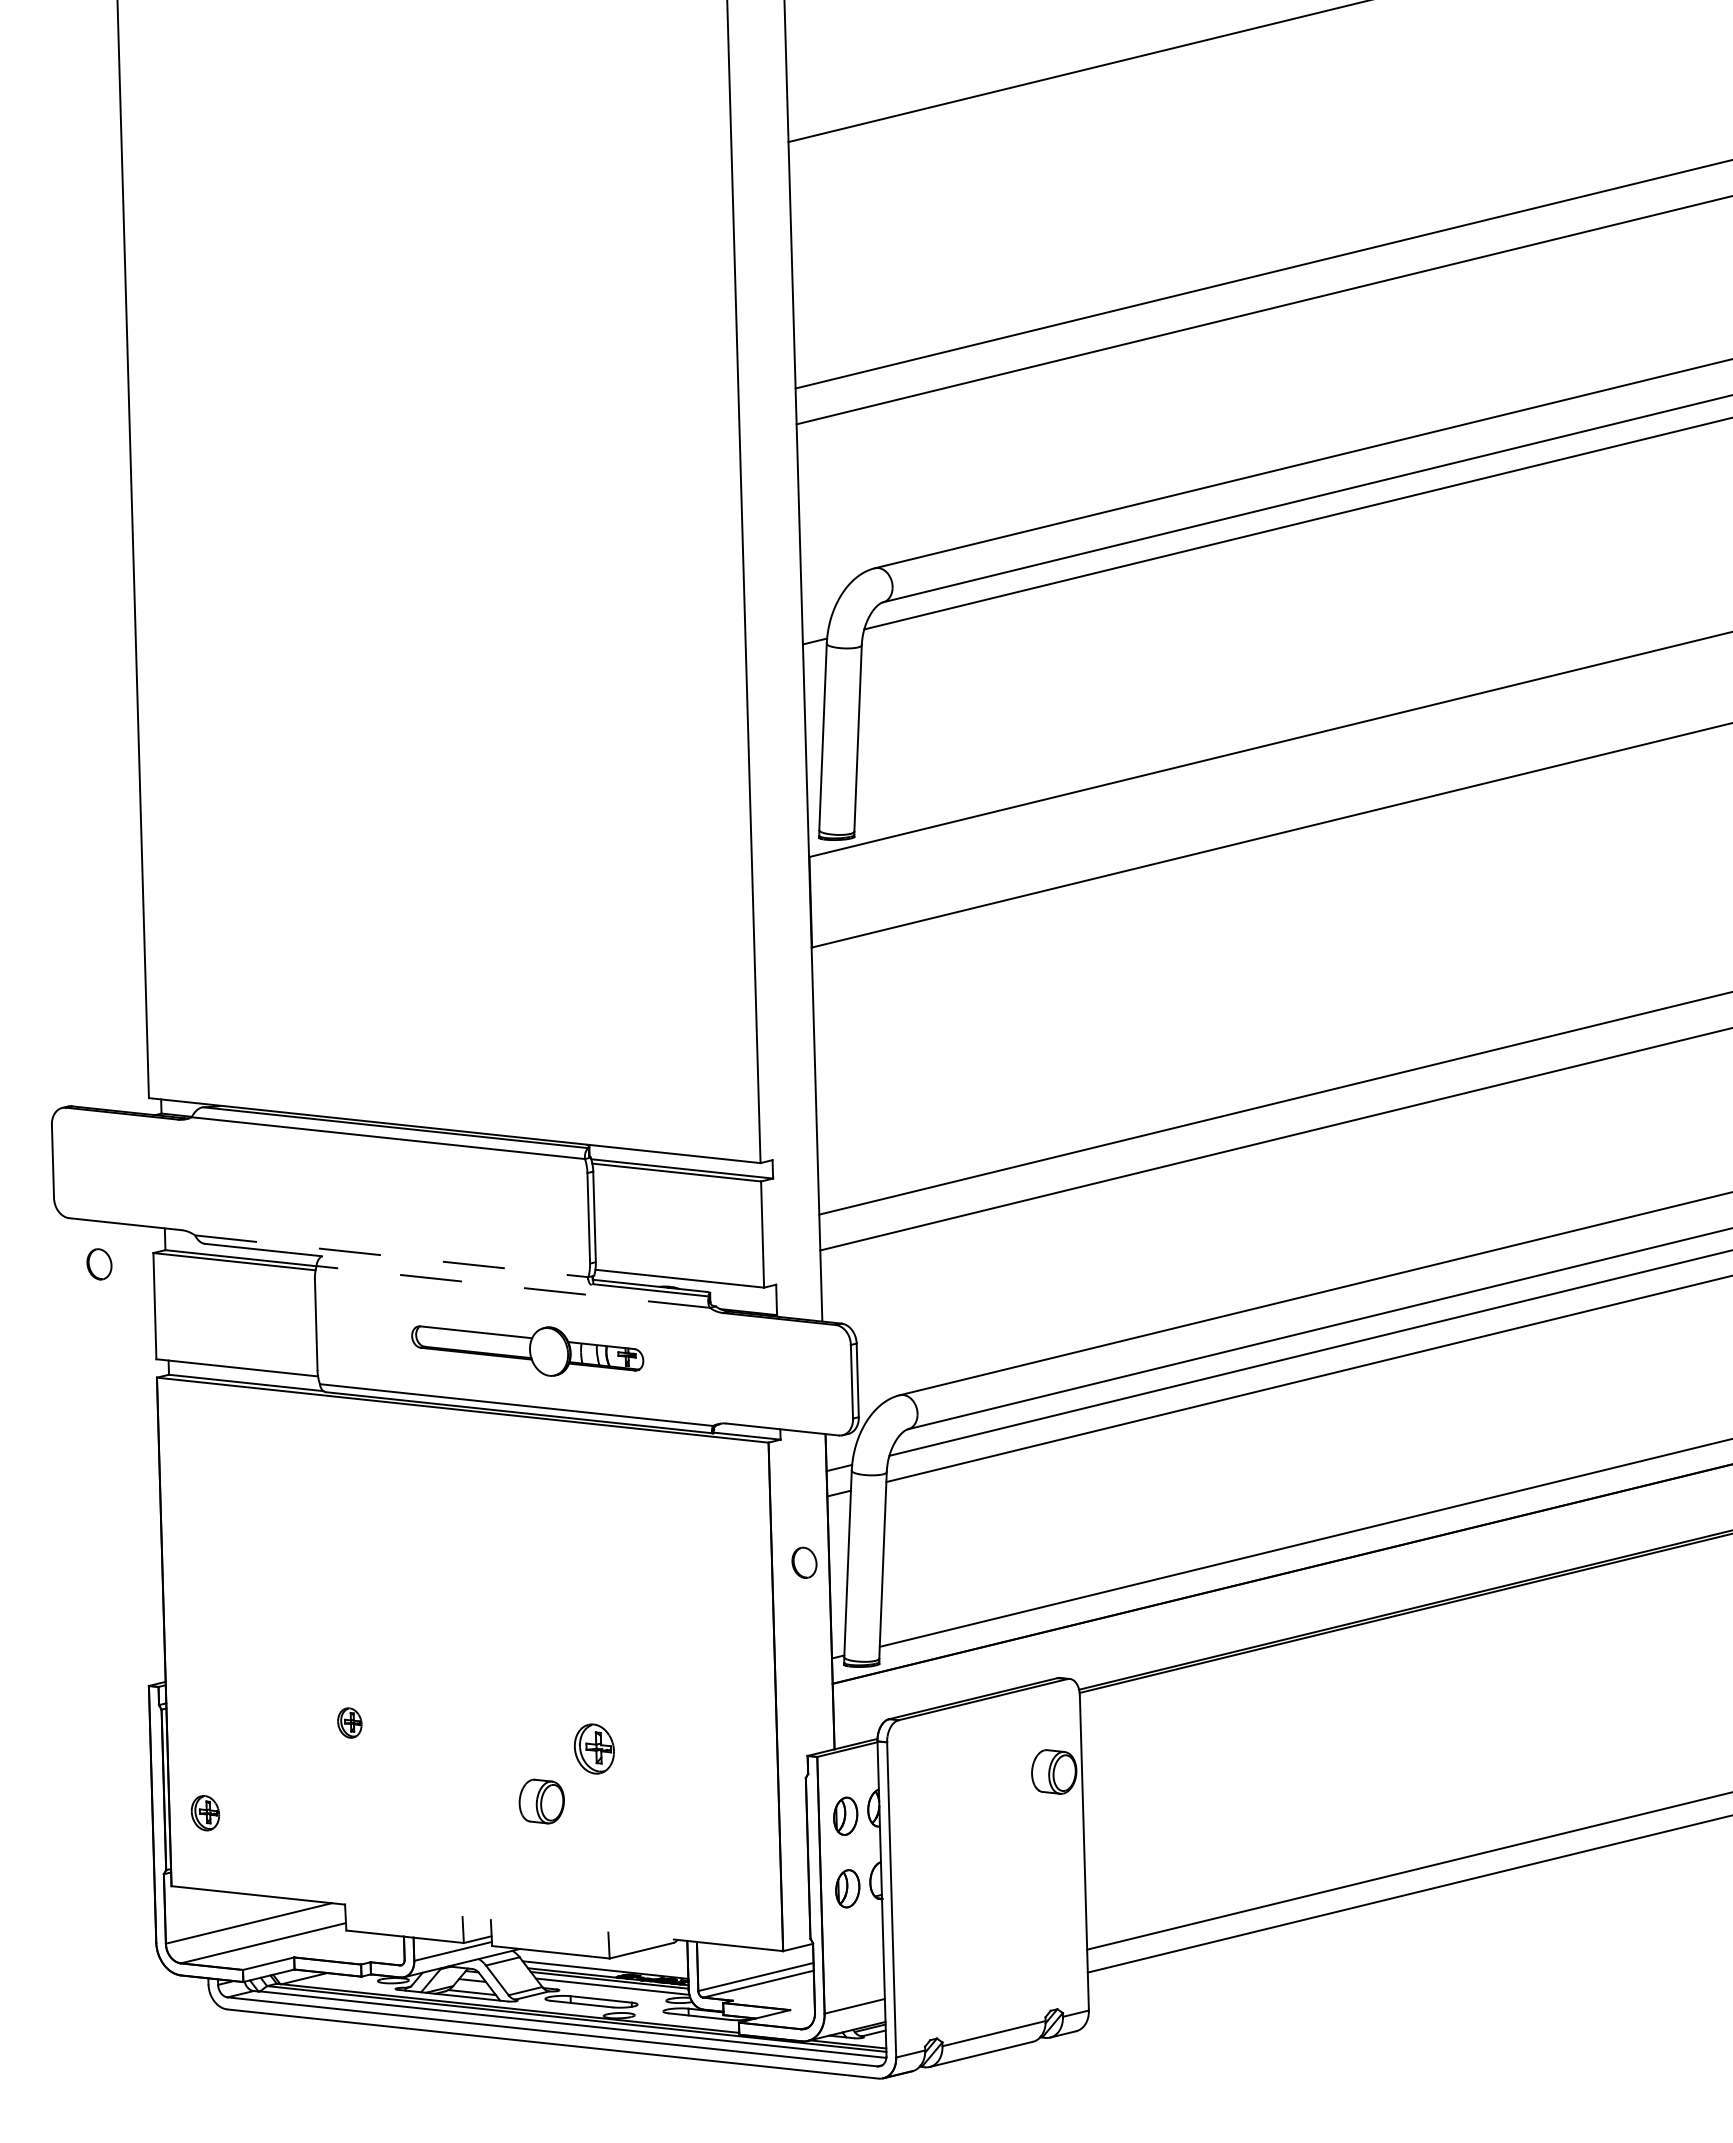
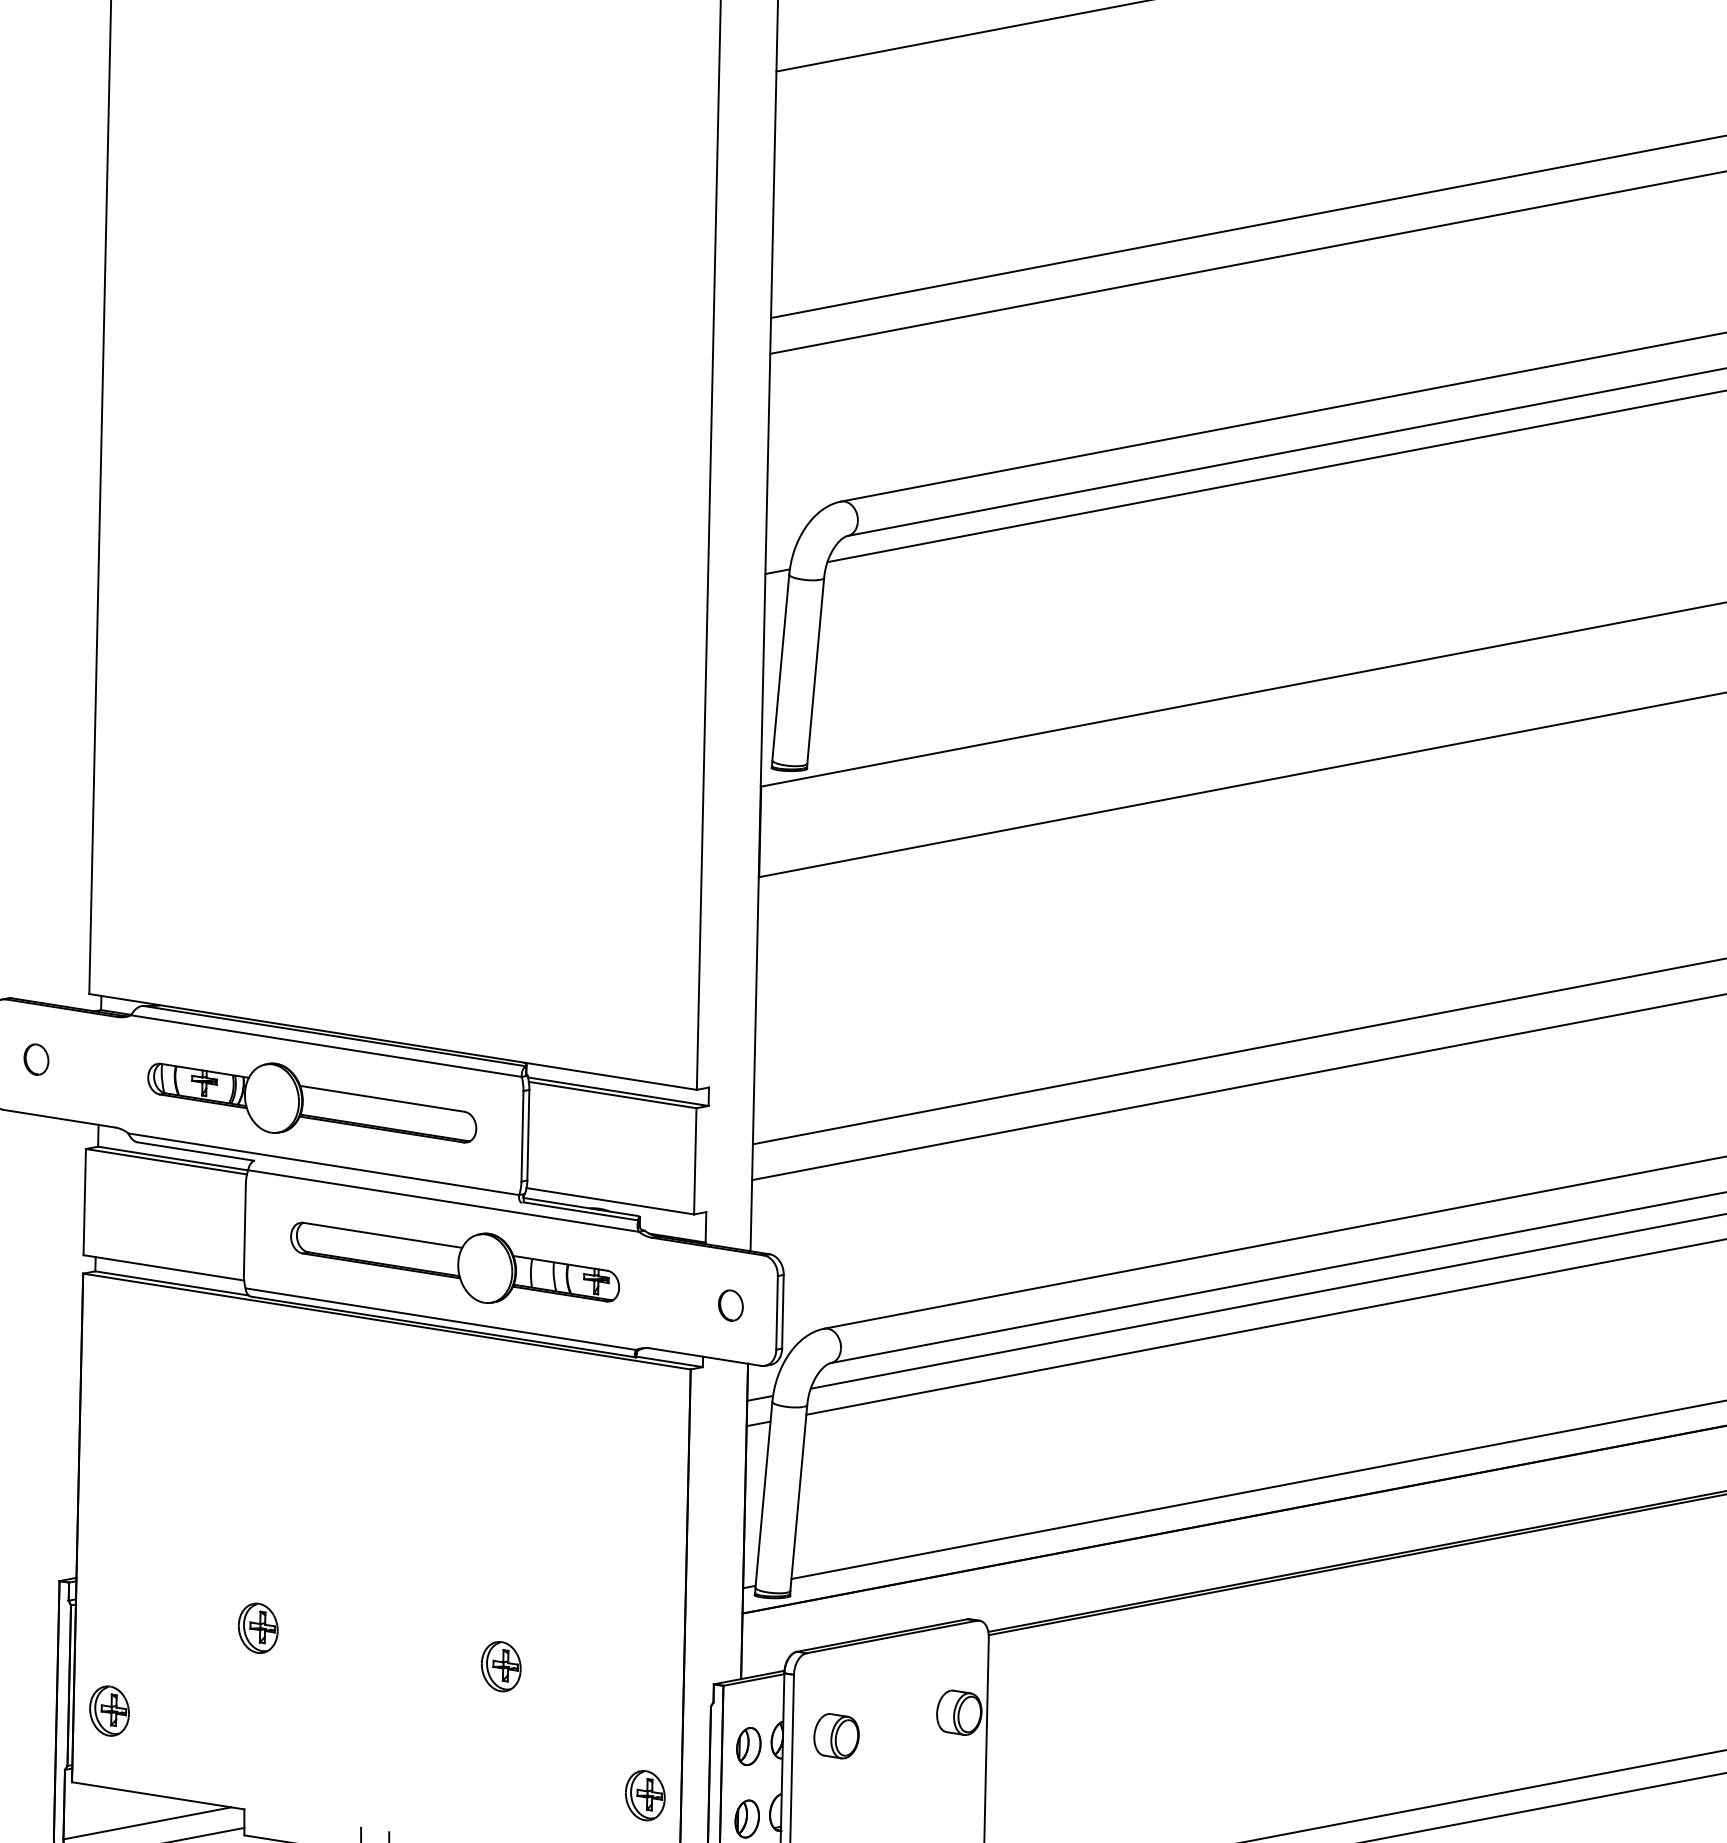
part: (377, 1192) -> (312, 1099), added
line: (391, 1256) -> (323, 1164), dashed -> solid
part: (99, 1264) -> (36, 1059), moved
line: (513, 1286) -> (443, 1200), dashed -> solid
part: (527, 1350) -> (454, 1265), size x1.43
part: (804, 1562) -> (730, 1305), moved
part: (349, 1722) -> (258, 1627), size x1.67
part: (541, 1801) -> (836, 1736), moved
part: (205, 1812) -> (109, 1710), size x1.43
part: (744, 1870) -> (645, 1795), added

